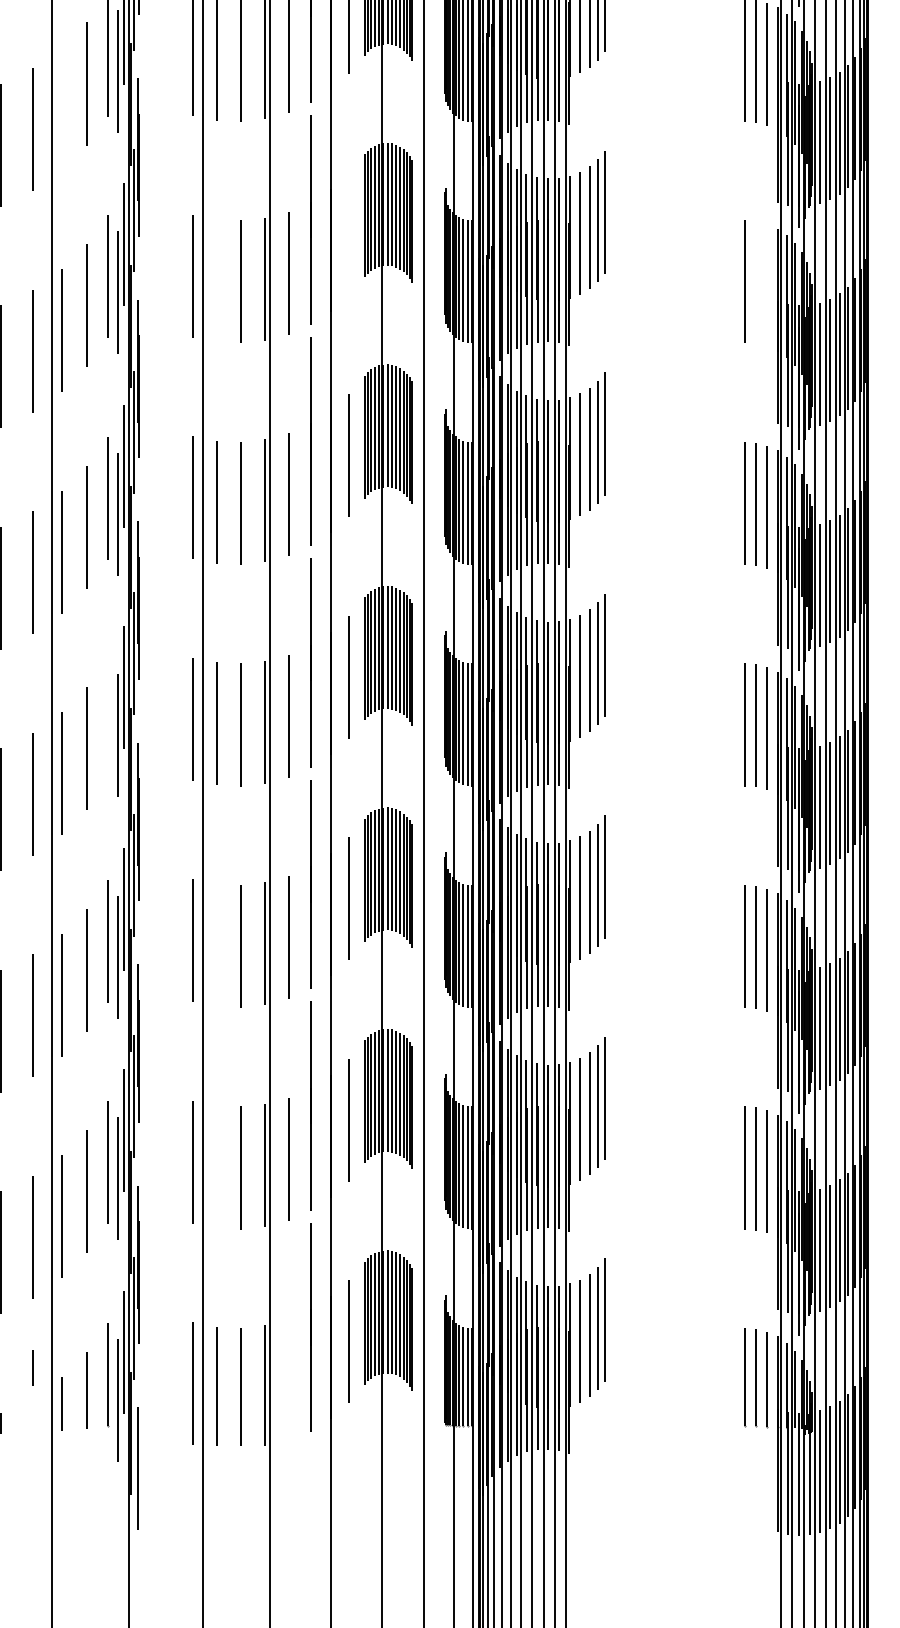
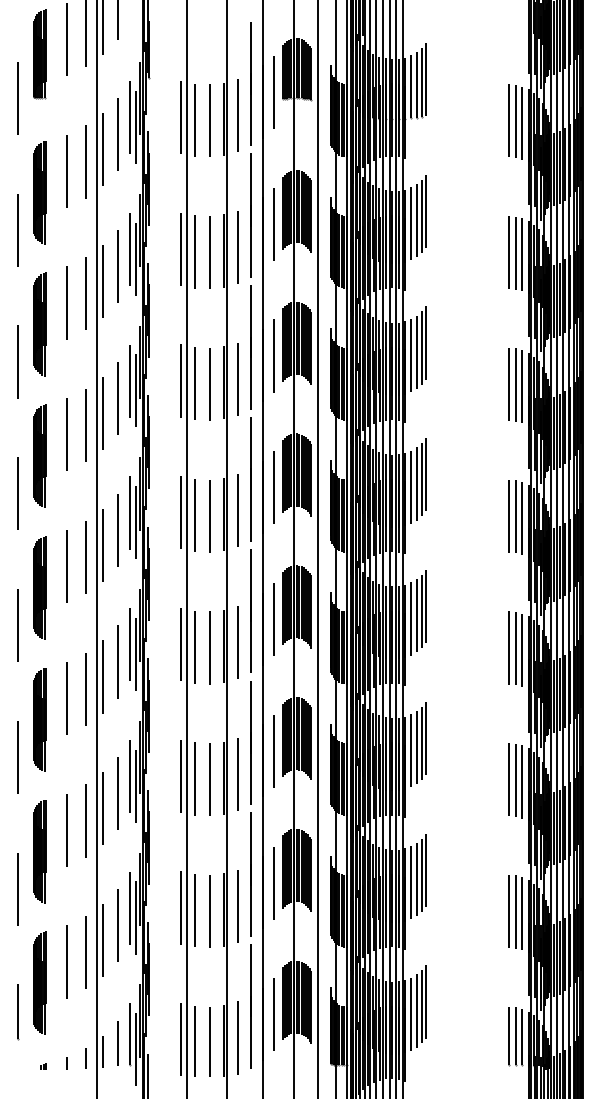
line: (61, 108) -> (102, 281), added
line: (348, 233) -> (273, 355), added
line: (217, 280) -> (195, 383), added
line: (755, 282) -> (515, 384), added
line: (767, 285) -> (522, 386), added
line: (108, 719) -> (130, 644), added
line: (217, 944) -> (195, 778), added
line: (217, 1166) -> (195, 910), added
line: (32, 1368) -> (85, 1058), moved
line: (288, 1379) -> (237, 1037), added

